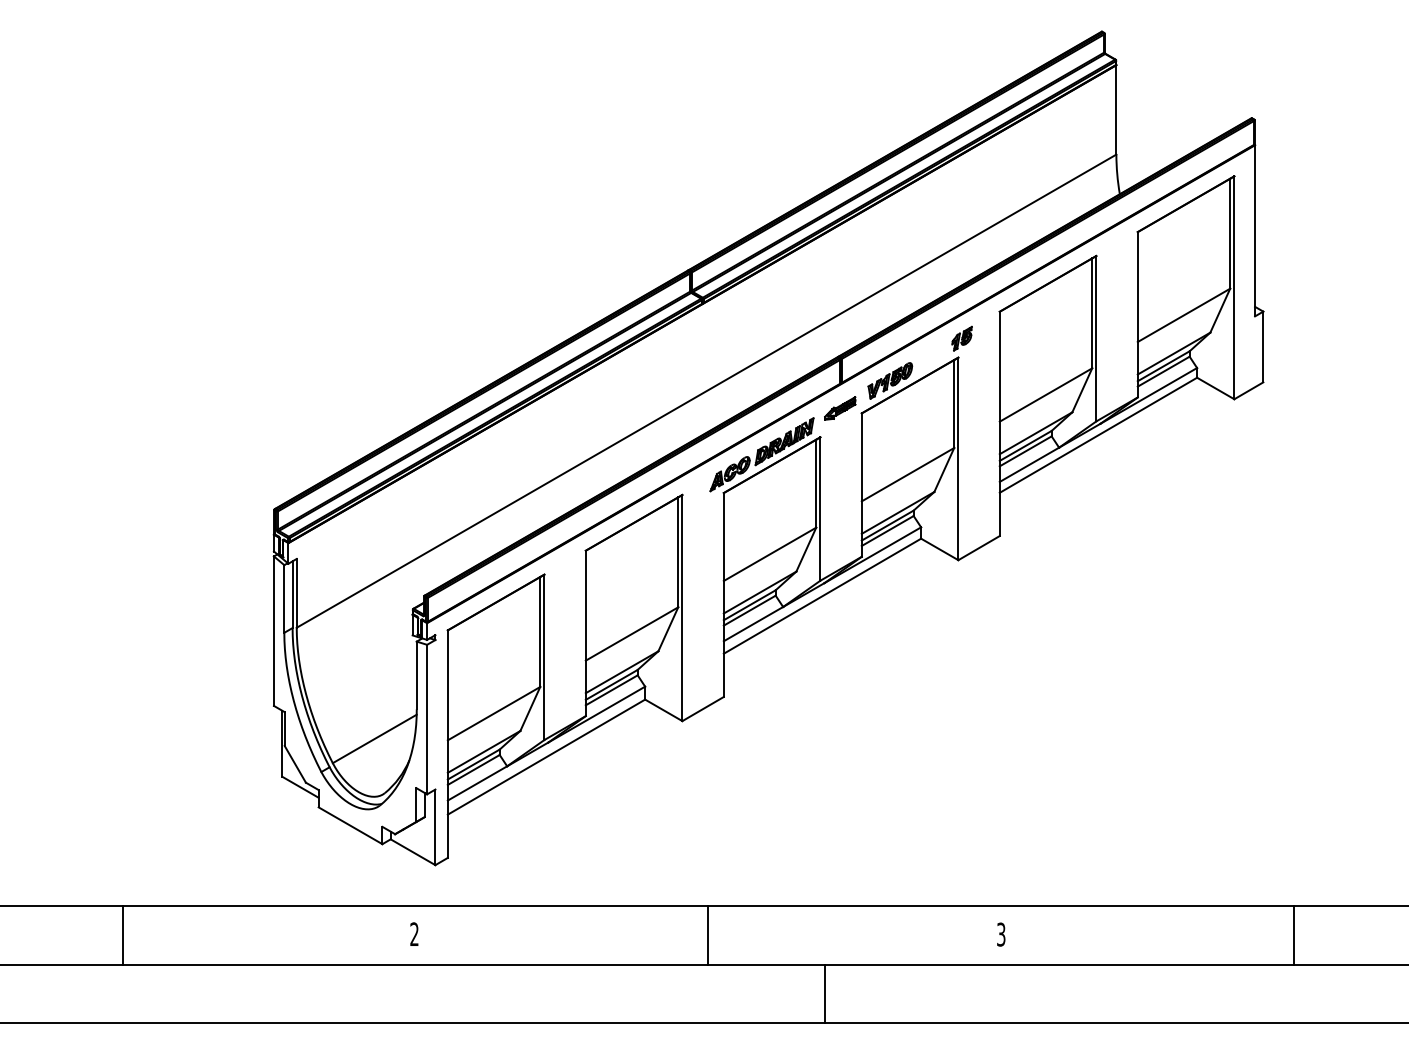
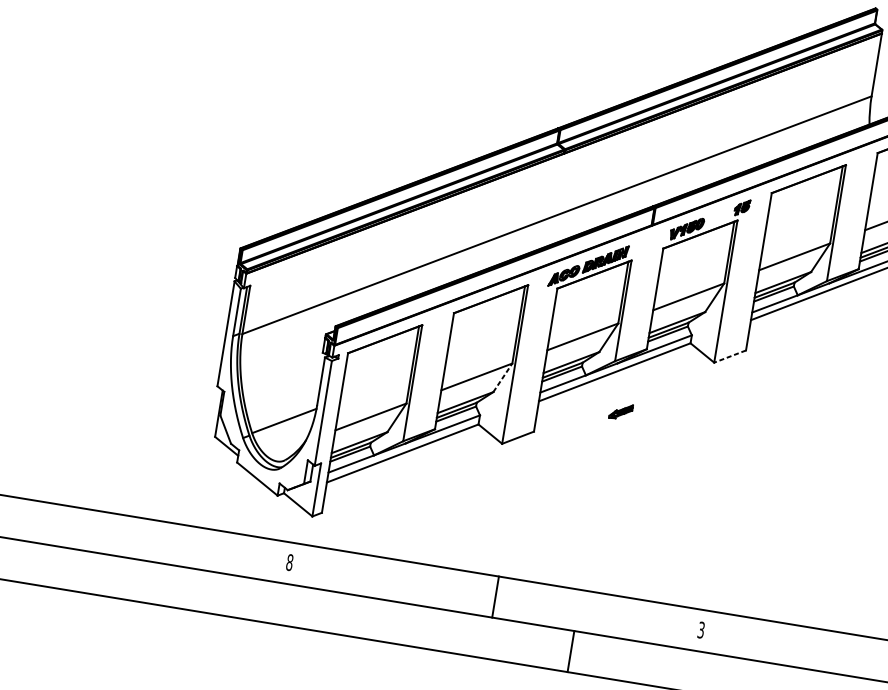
part: (840, 408) -> (621, 411), moved
line: (979, 548) -> (730, 356), solid -> dashed
line: (668, 628) -> (503, 377), solid -> dashed
text: (414, 934) -> (289, 562), 2 -> 8
line: (122, 935) -> (84, 529), removed

